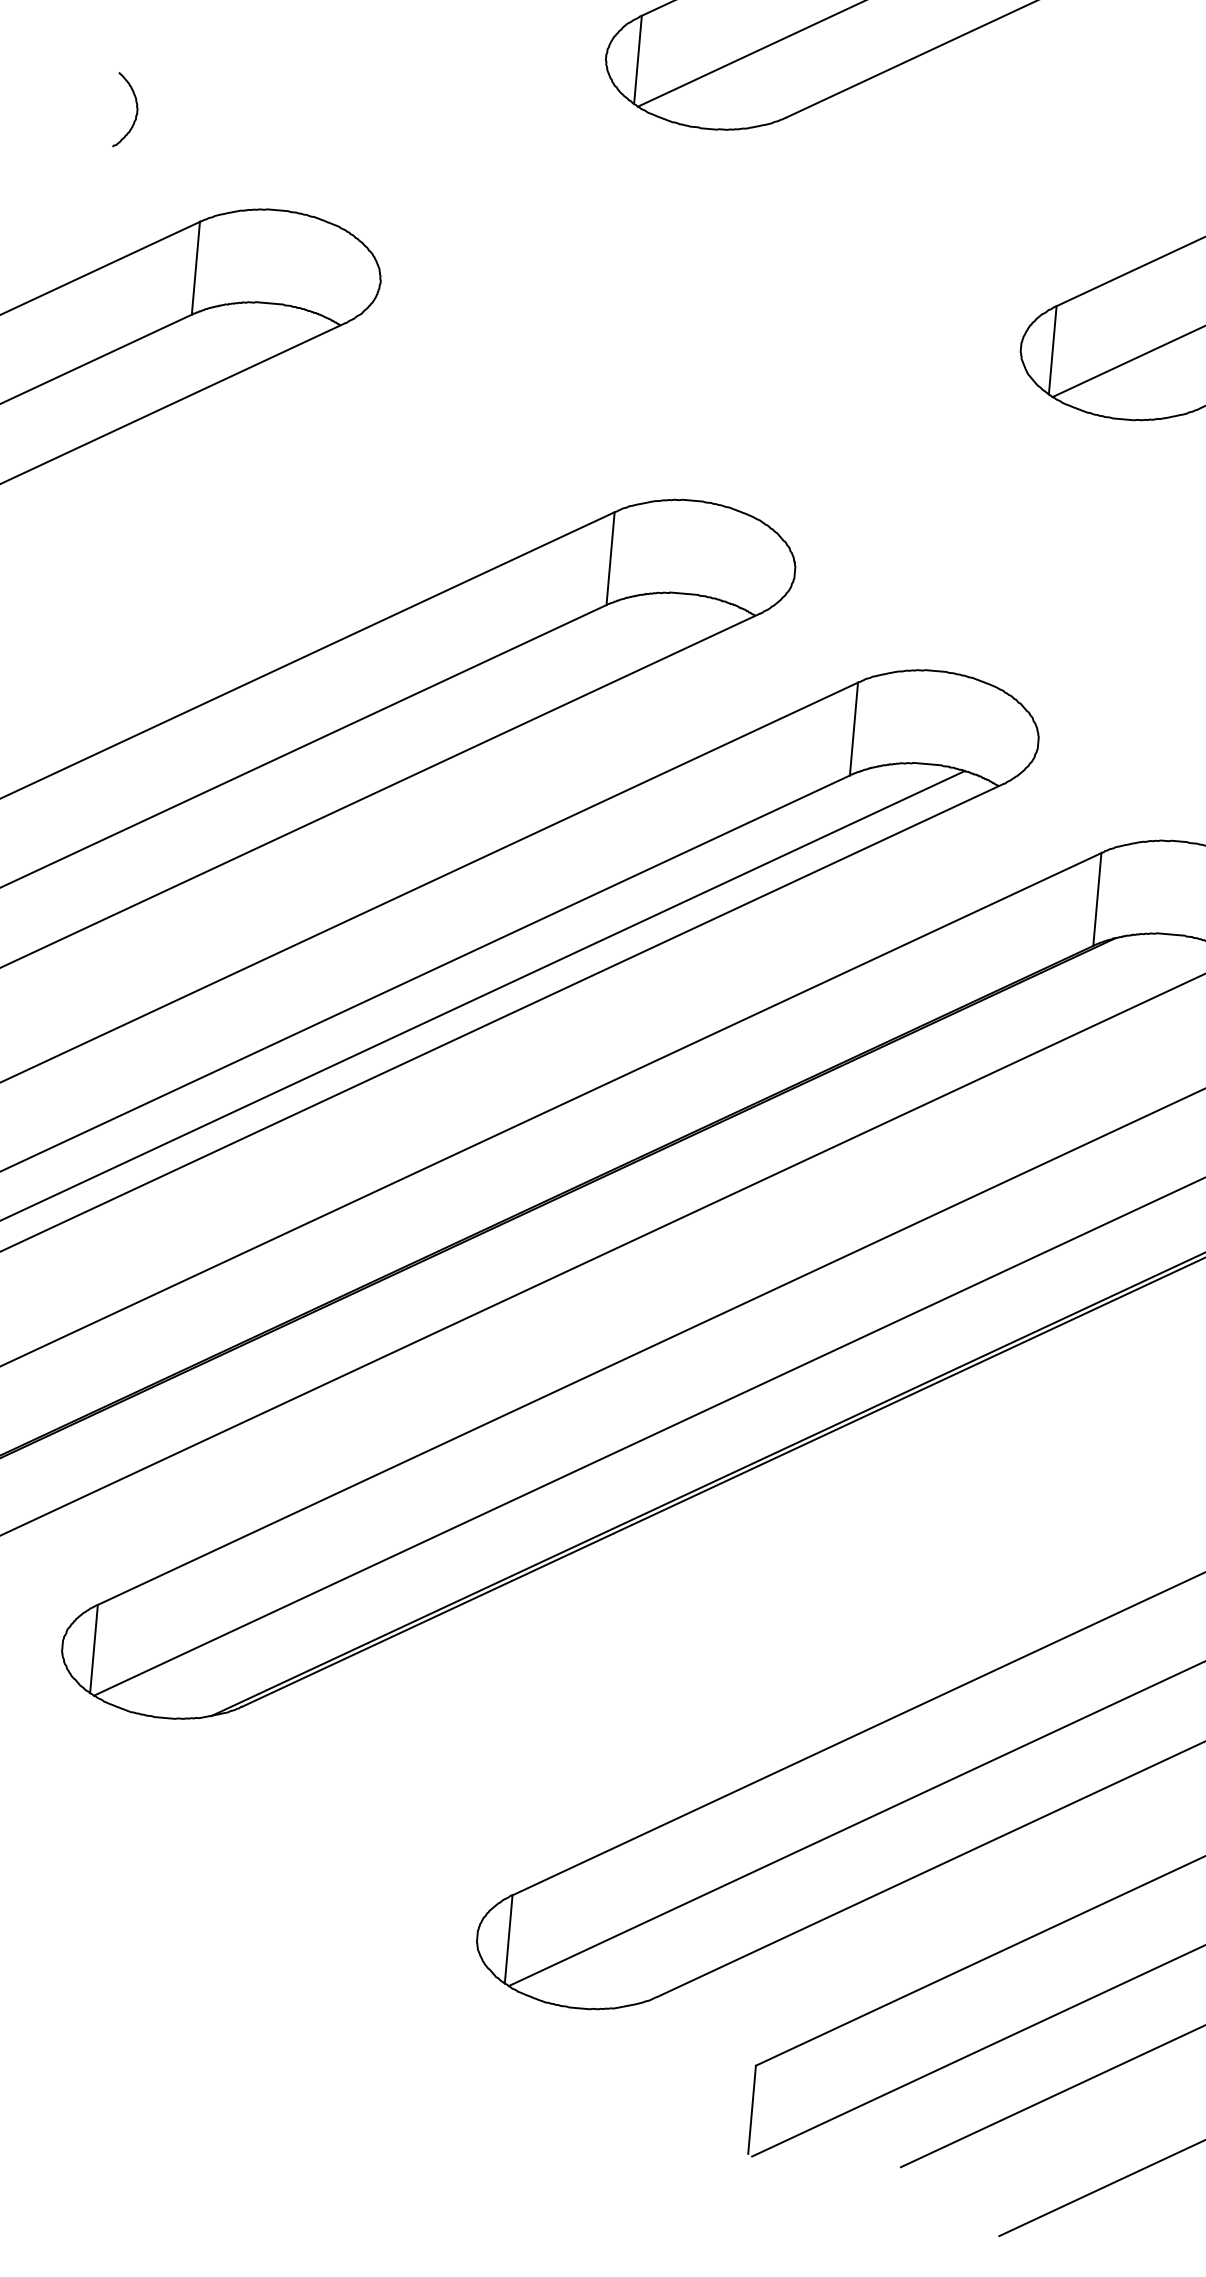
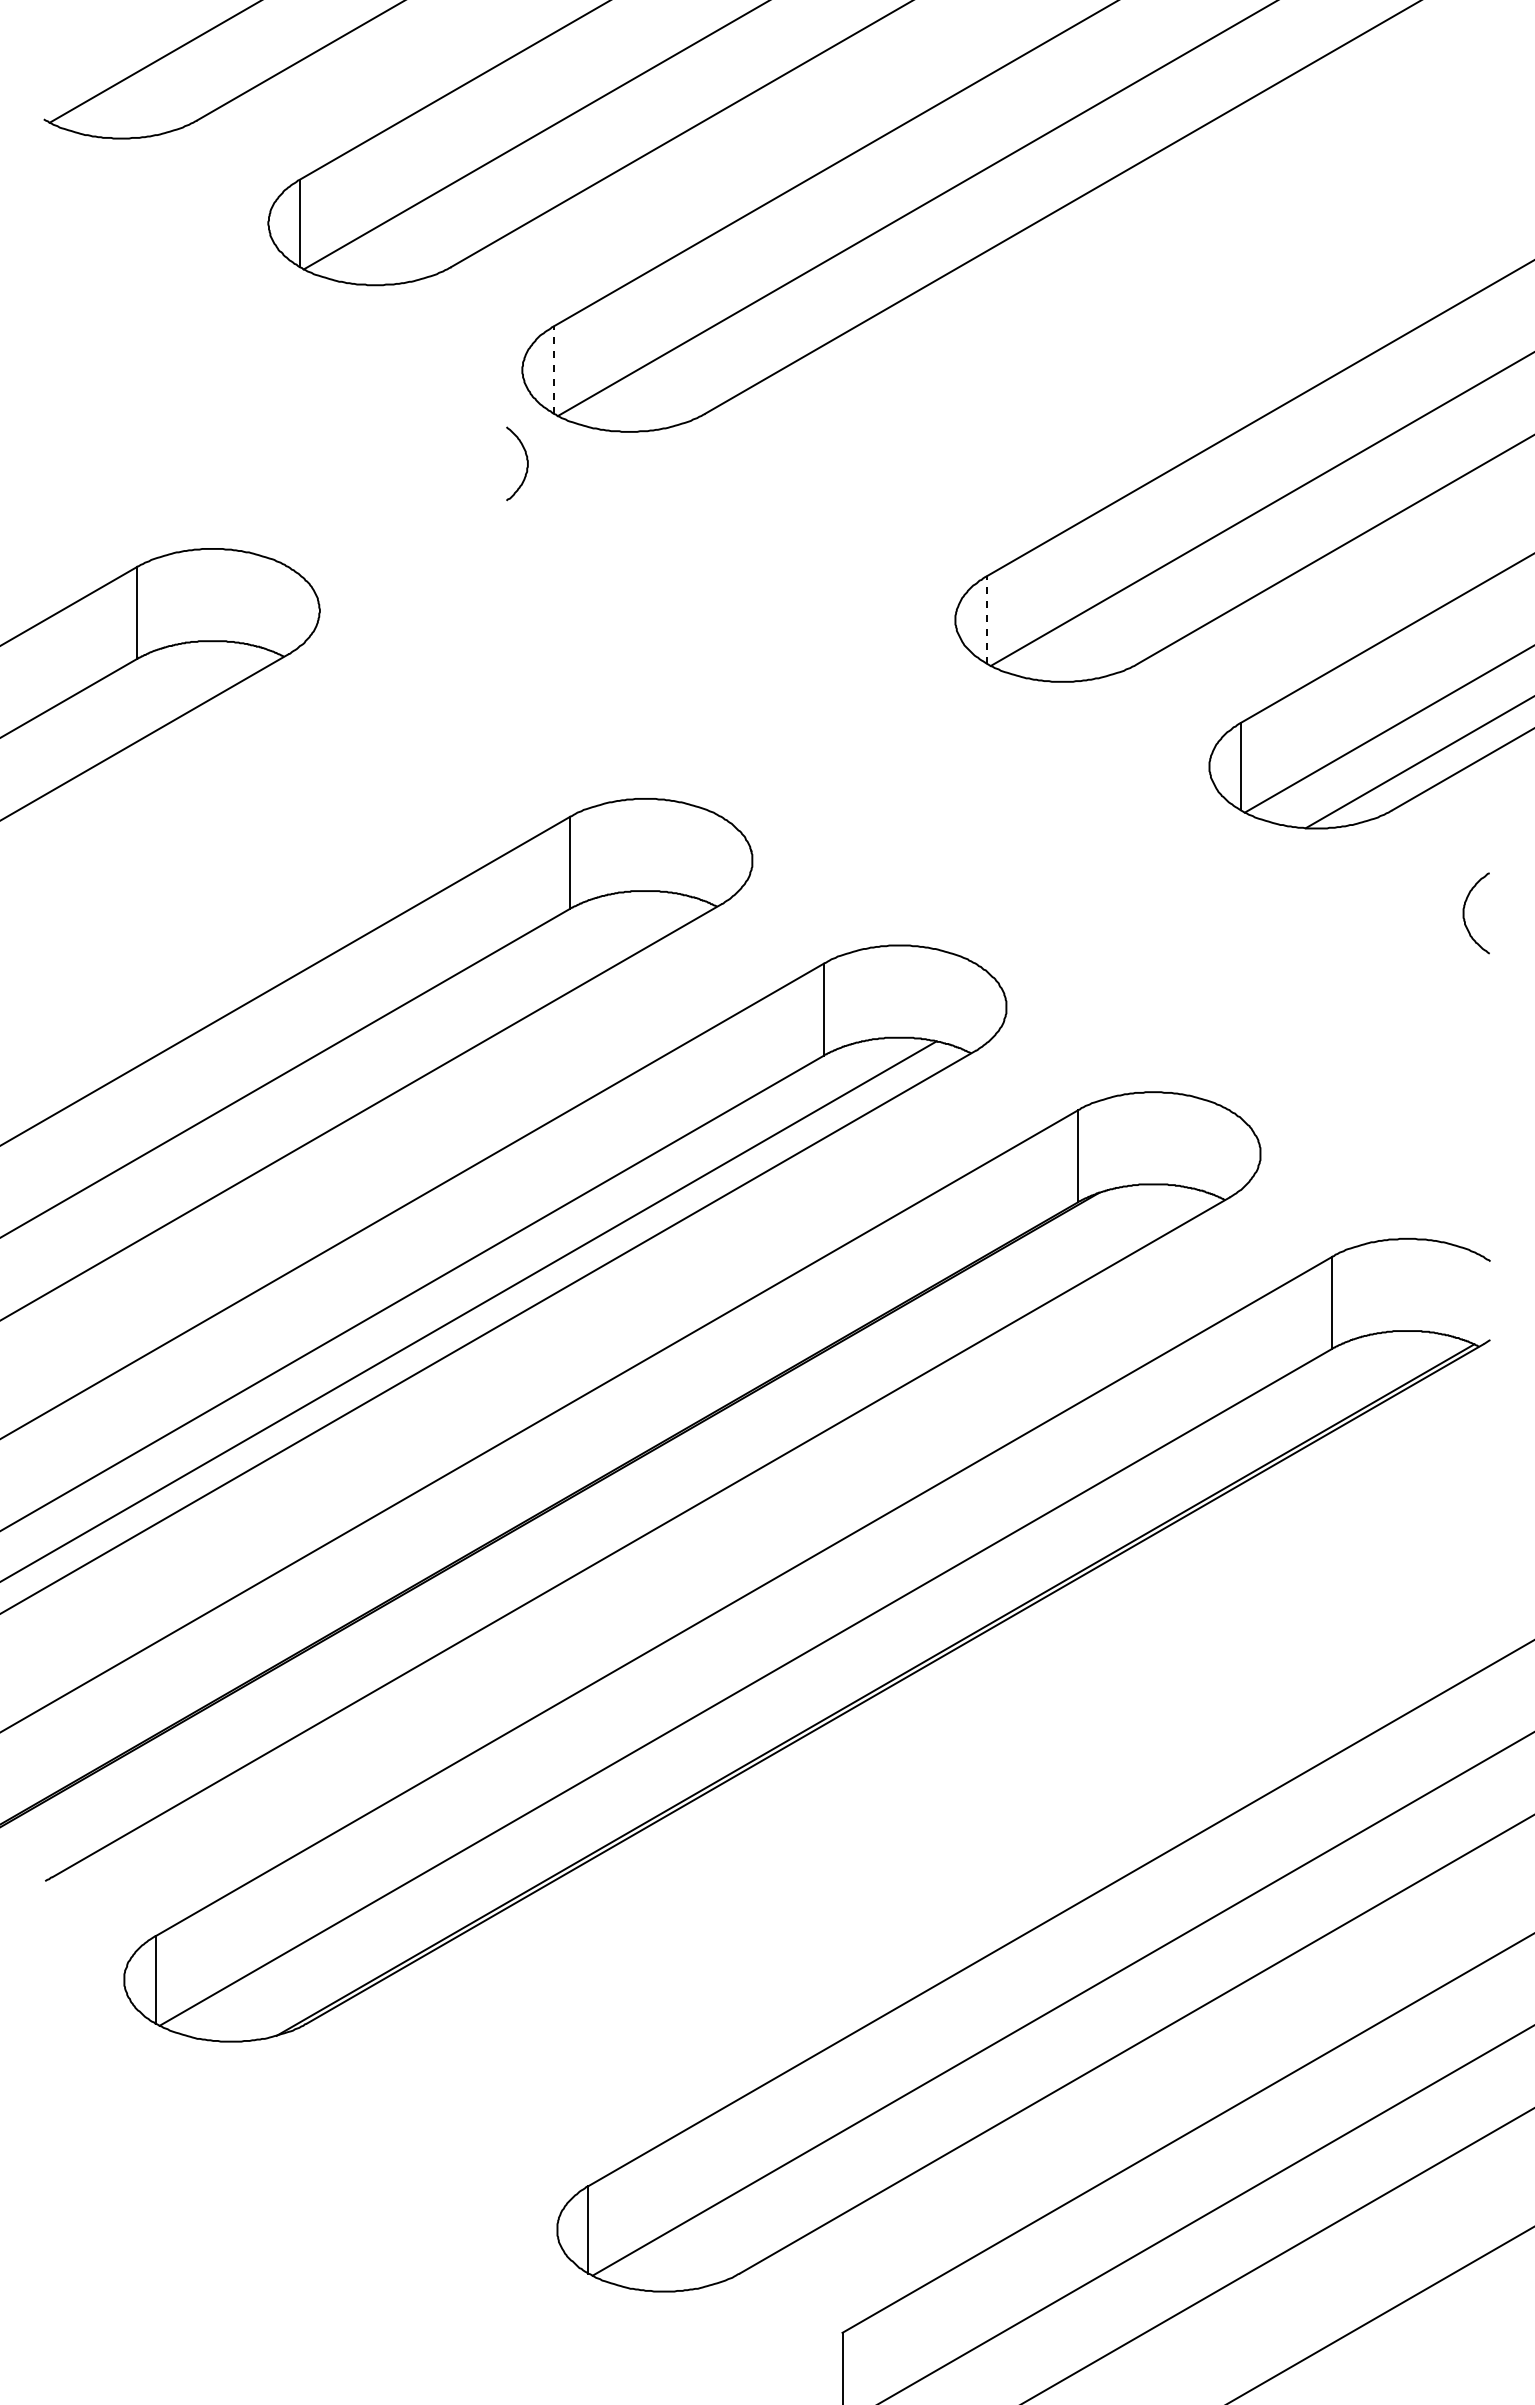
line: (637, 60) -> (553, 370), solid -> dashed
curve: (136, 107) -> (526, 460), moved
line: (1052, 349) -> (986, 619), solid -> dashed

